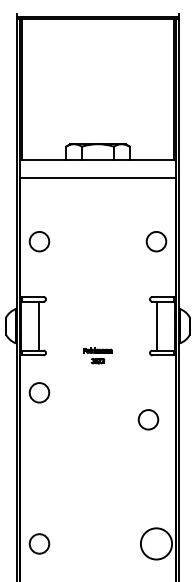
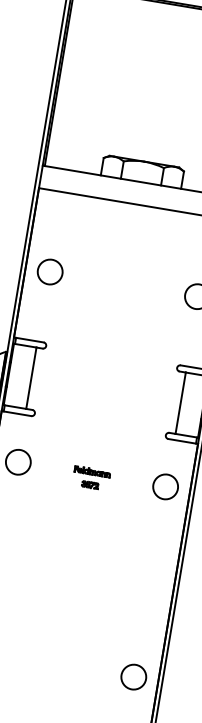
part: (97, 355) -> (90, 477), moved
circle: (148, 419) -> (165, 486), moved
circle: (156, 543) -> (133, 676), size x0.62

